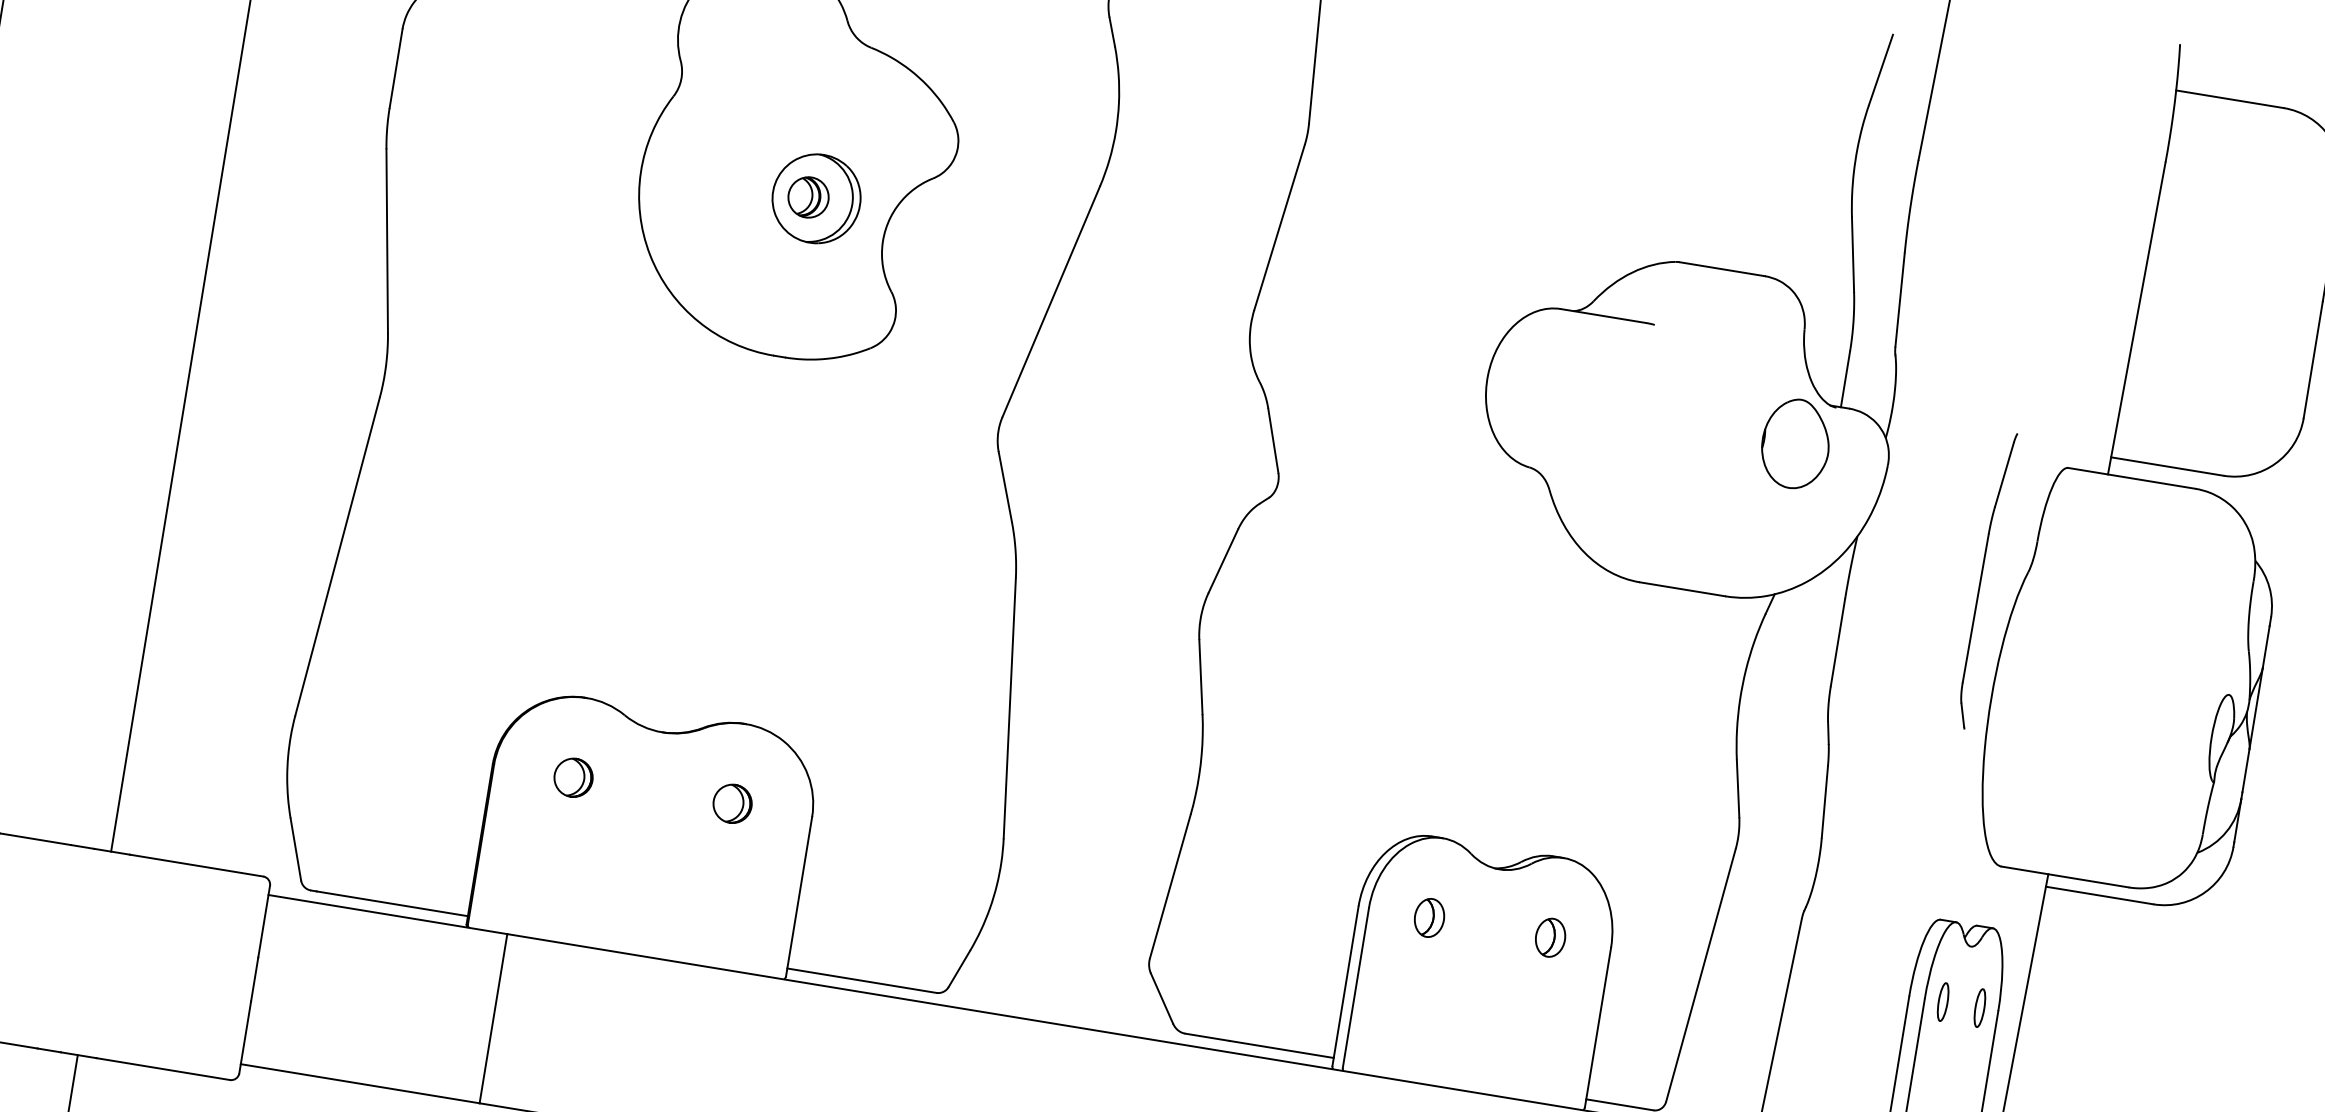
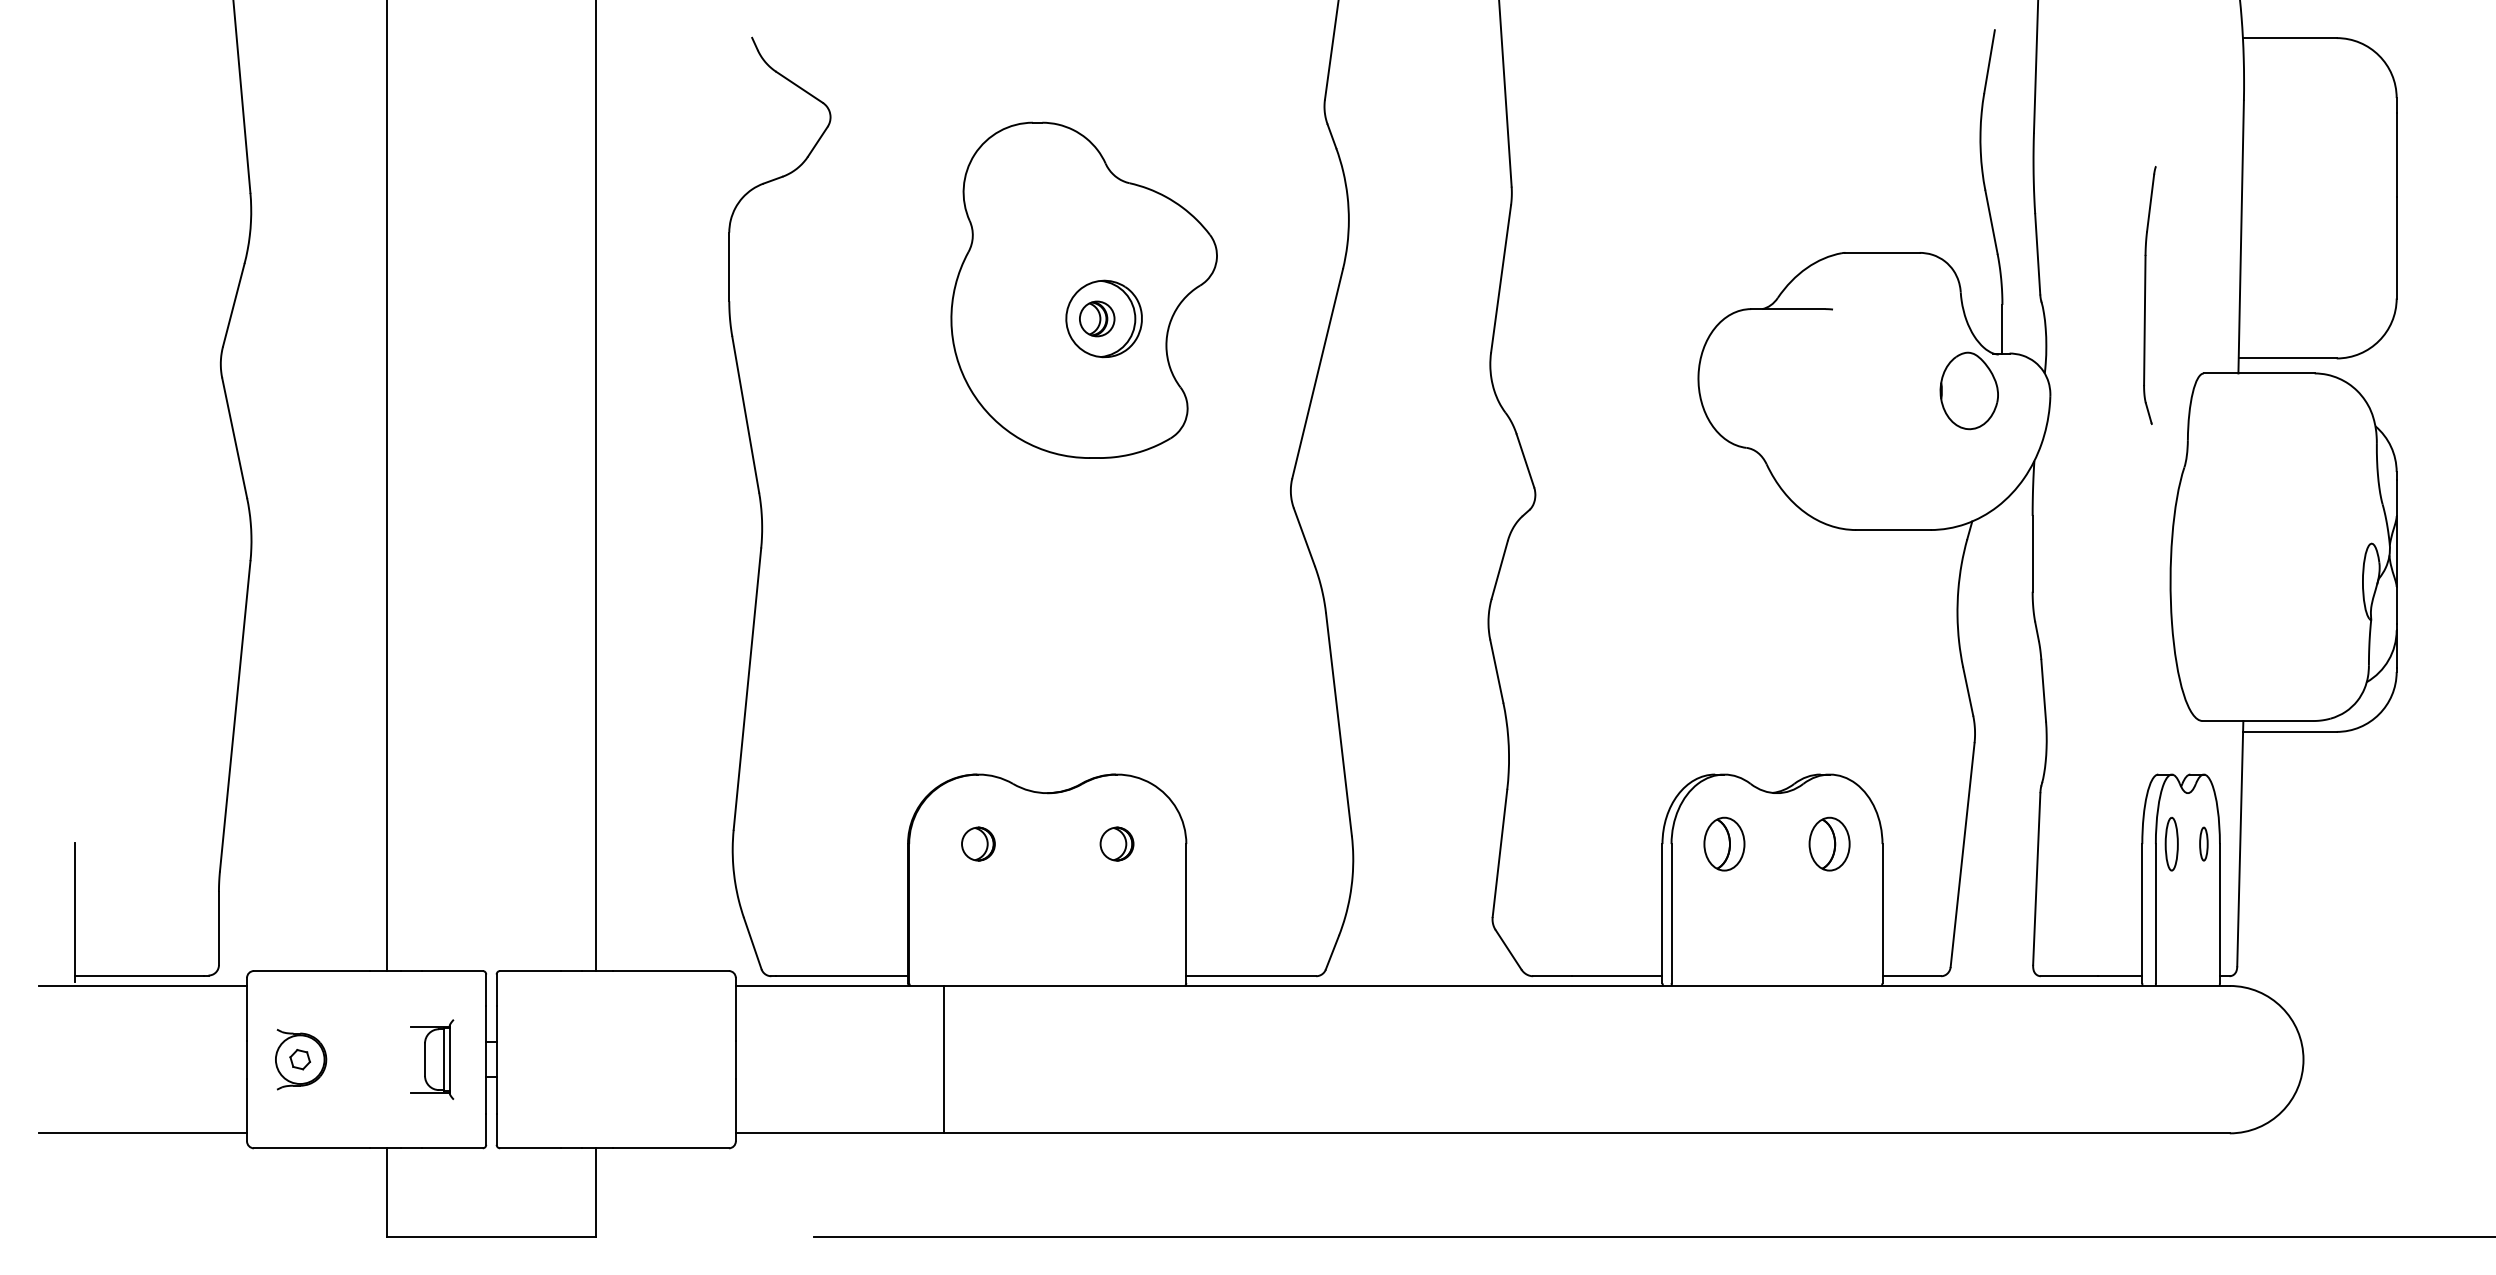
part: (1985, 580) -> (2149, 295), moved
part: (1428, 917) -> (1723, 843), size x1.6
part: (1550, 937) -> (1829, 843), size x1.6
part: (1942, 1001) -> (2171, 843), size x1.6

